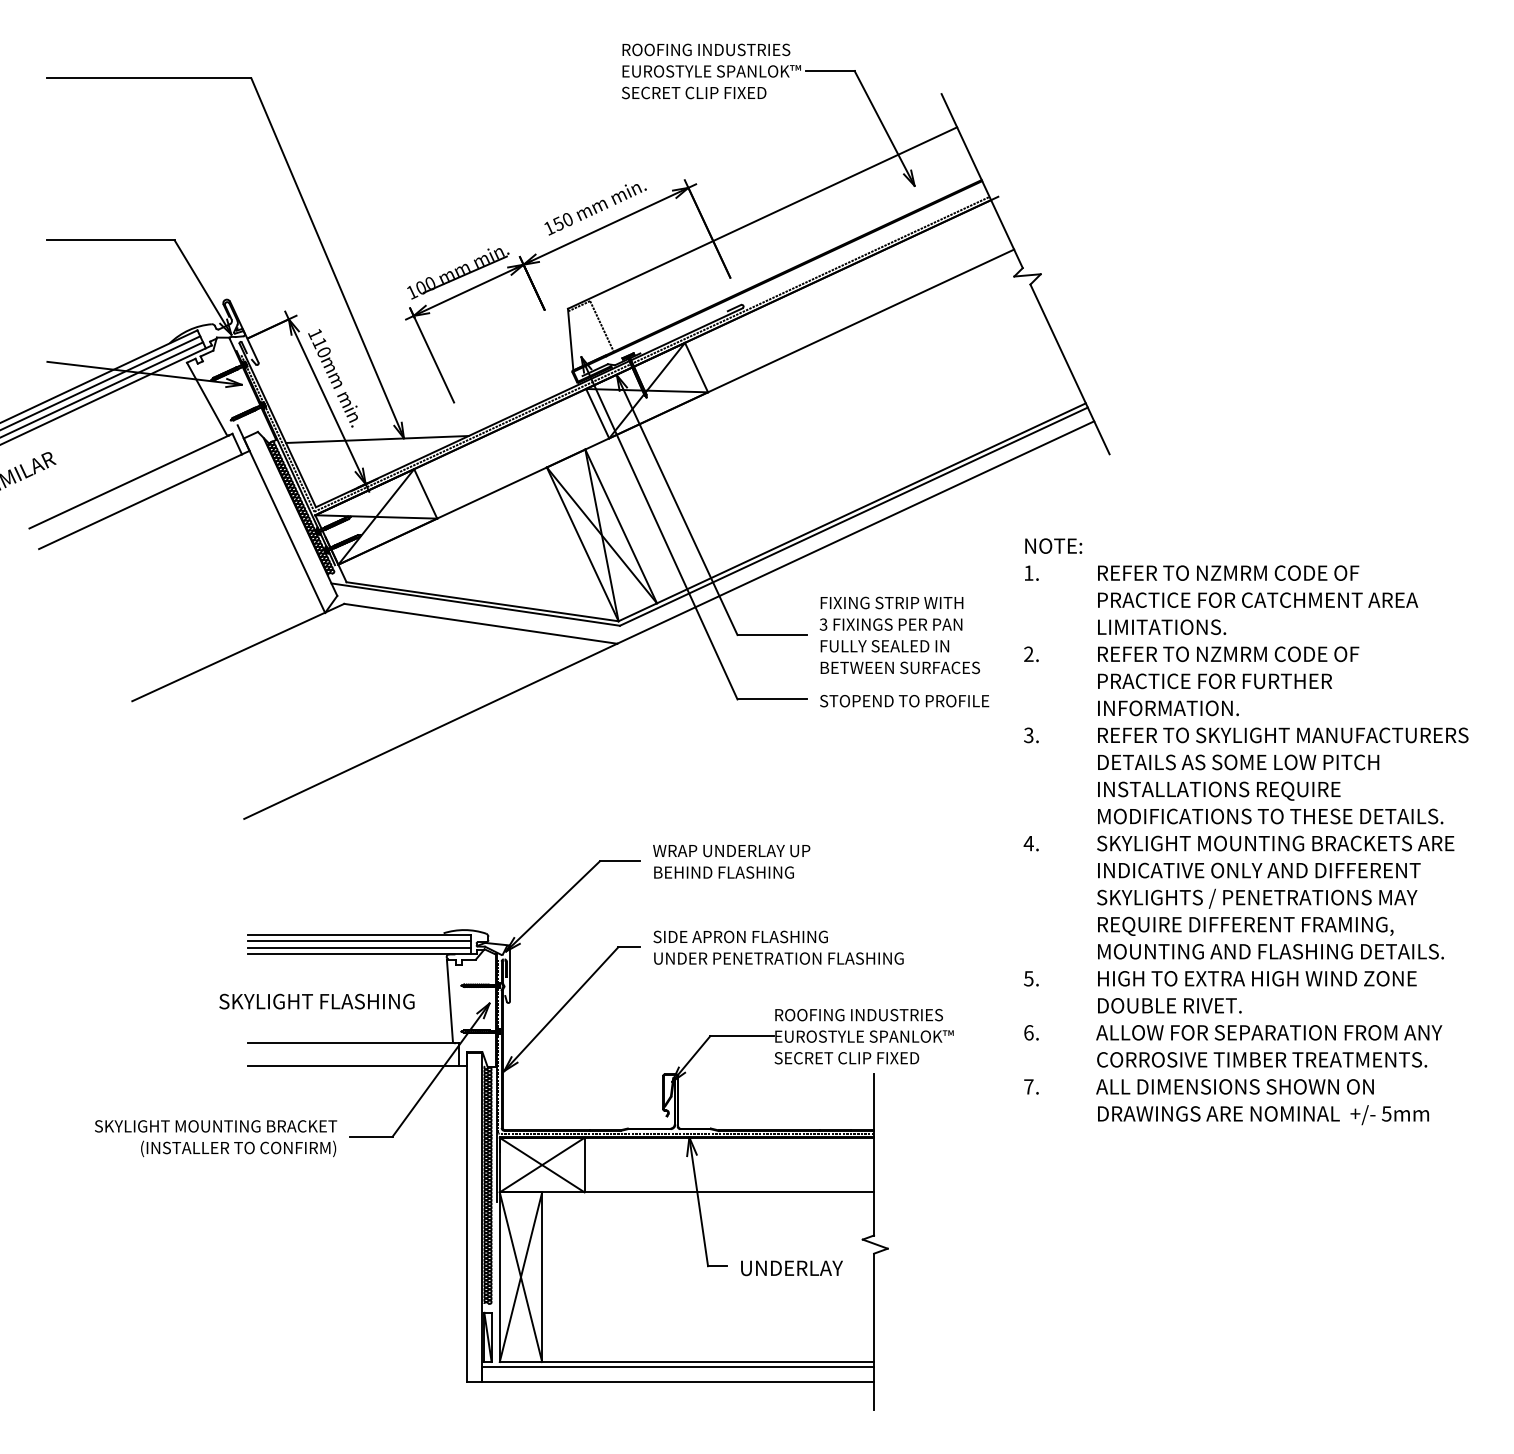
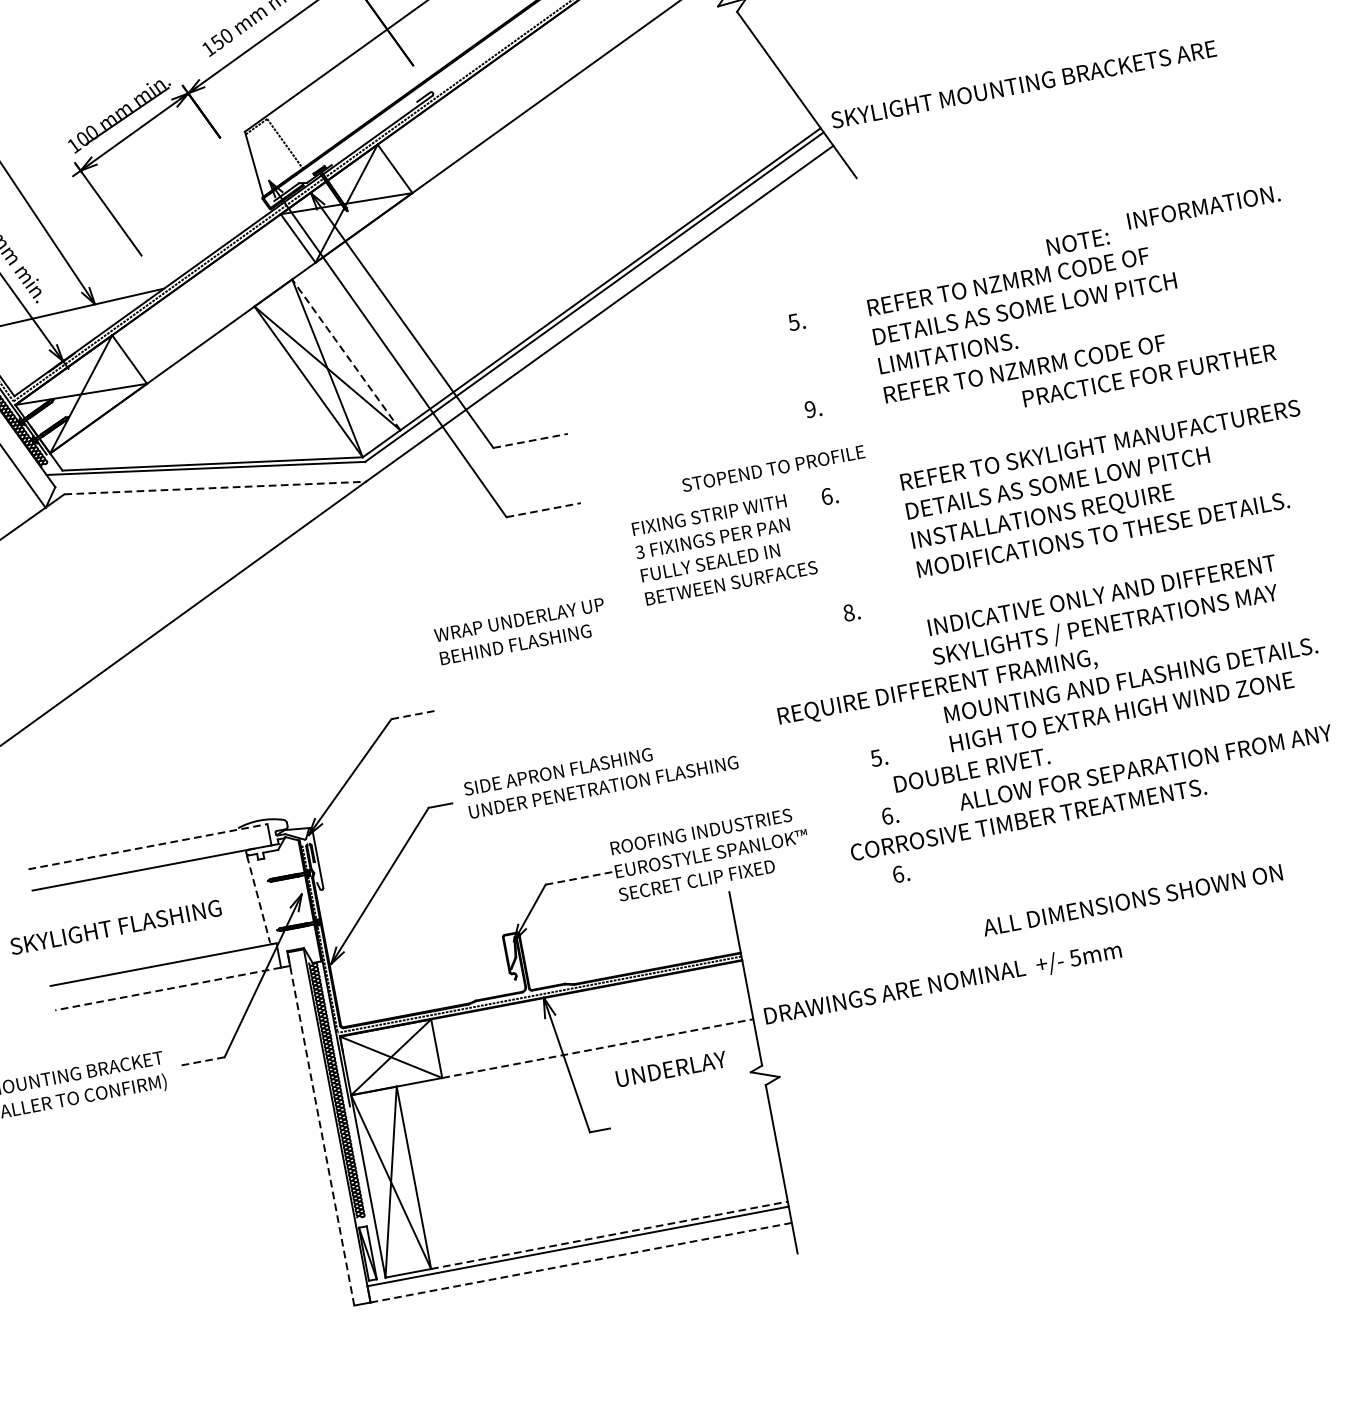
line: (621, 526) -> (346, 354), solid -> dashed
text: (1053, 545) -> (1077, 241), moved
text: (1028, 572) -> (793, 321), 1. -> 5.
text: (1259, 599) -> (1047, 303), PRACTICE FOR CATCHMENT AREA -> DETAILS AS SOME LOW PITCH
line: (480, 623) -> (214, 487), solid -> dashed
line: (772, 635) -> (531, 441), solid -> dashed
text: (899, 635) -> (723, 548), moved
text: (1028, 654) -> (810, 409), 2. -> 9.
text: (1214, 681) -> (1148, 375), moved
line: (772, 699) -> (544, 510), solid -> dashed
text: (904, 701) -> (773, 469), moved
text: (1168, 708) -> (1203, 207), moved
text: (1028, 735) -> (826, 496), 3. -> 6.
text: (1028, 843) -> (848, 612), 4. -> 8.
text: (1275, 843) -> (1023, 84), moved
line: (620, 861) -> (413, 715), solid -> dashed
text: (731, 861) -> (521, 631), moved
text: (1245, 925) -> (937, 687), moved
line: (360, 934) -> (149, 846), solid -> dashed
line: (359, 941) -> (149, 854), removed
line: (359, 947) -> (150, 860), removed
line: (449, 1001) -> (258, 900), solid -> dashed
text: (1169, 1005) -> (971, 769), moved
line: (741, 1036) -> (579, 878), solid -> dashed
text: (1262, 1059) -> (1028, 819), moved
line: (352, 1065) -> (167, 988), solid -> dashed
text: (1028, 1086) -> (897, 874), 7. -> 6.
text: (1234, 1086) -> (1132, 899), moved
text: (1263, 1115) -> (943, 984), moved
line: (370, 1136) -> (200, 1061), solid -> dashed
line: (729, 1192) -> (598, 1048), solid -> dashed
line: (466, 1217) -> (320, 1129), solid -> dashed
text: (791, 1268) -> (670, 1069), moved
line: (708, 1362) -> (609, 1235), solid -> dashed
line: (678, 1381) -> (581, 1262), solid -> dashed

